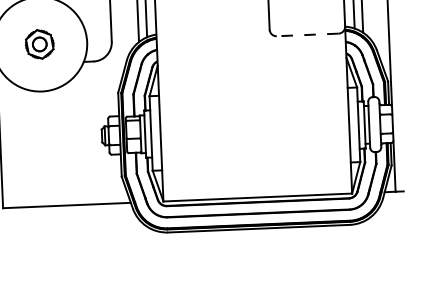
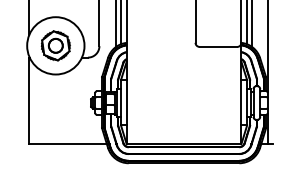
line: (307, 34) -> (218, 46), dashed -> solid
part: (39, 43) -> (55, 45), size x1.67

